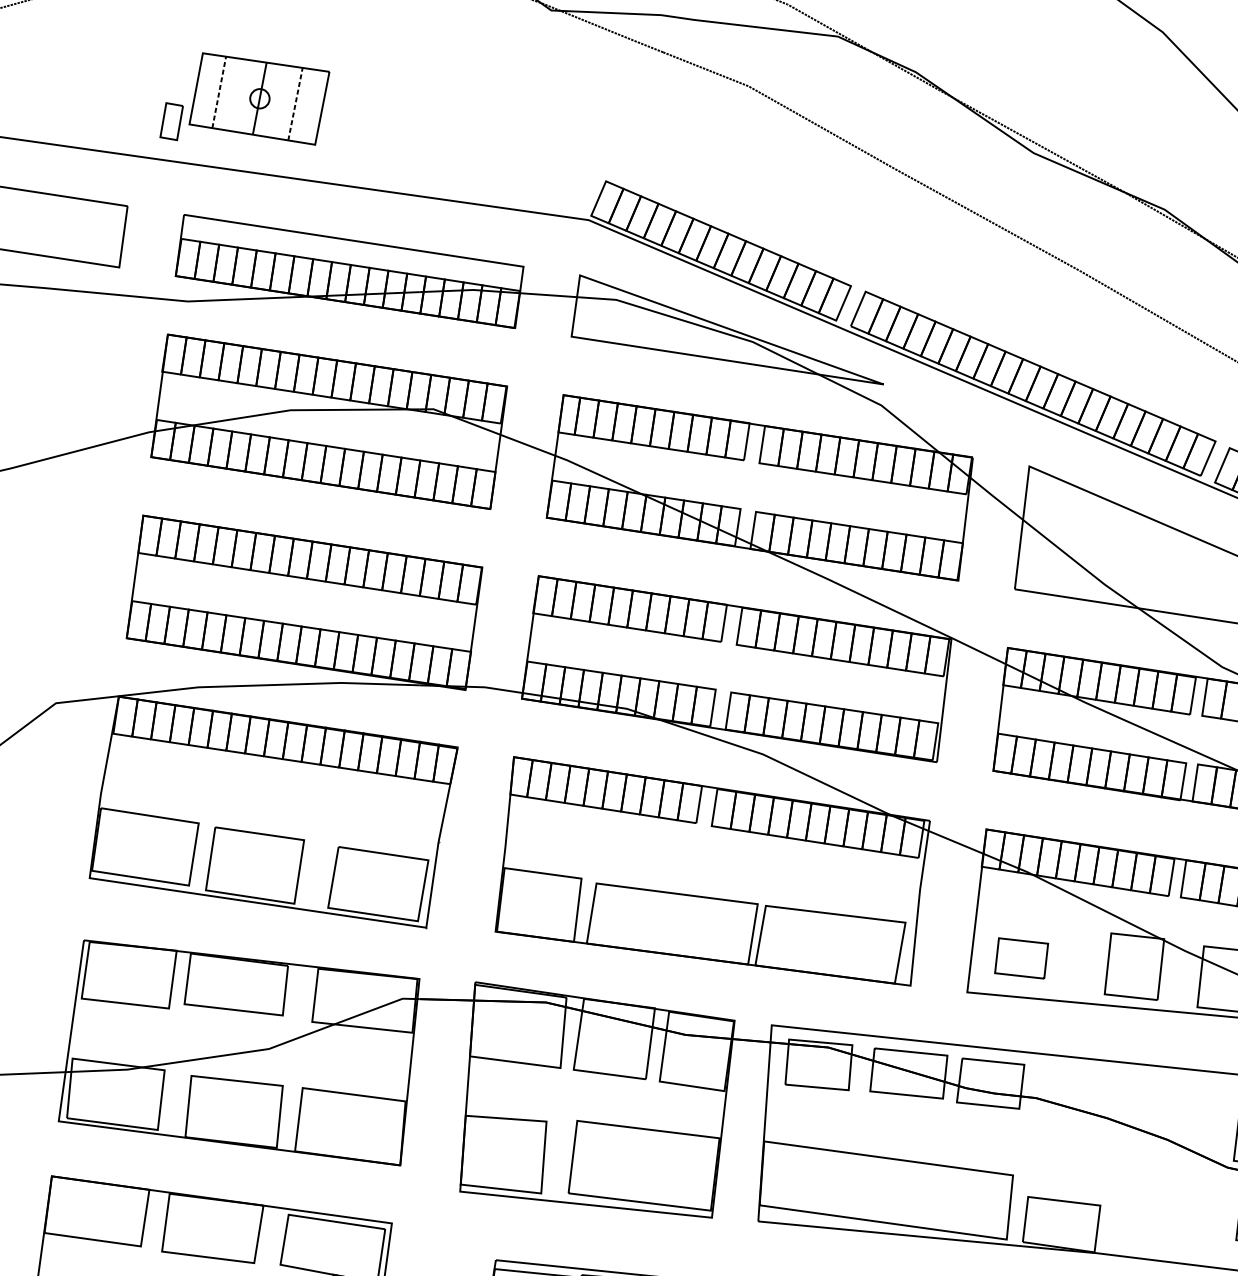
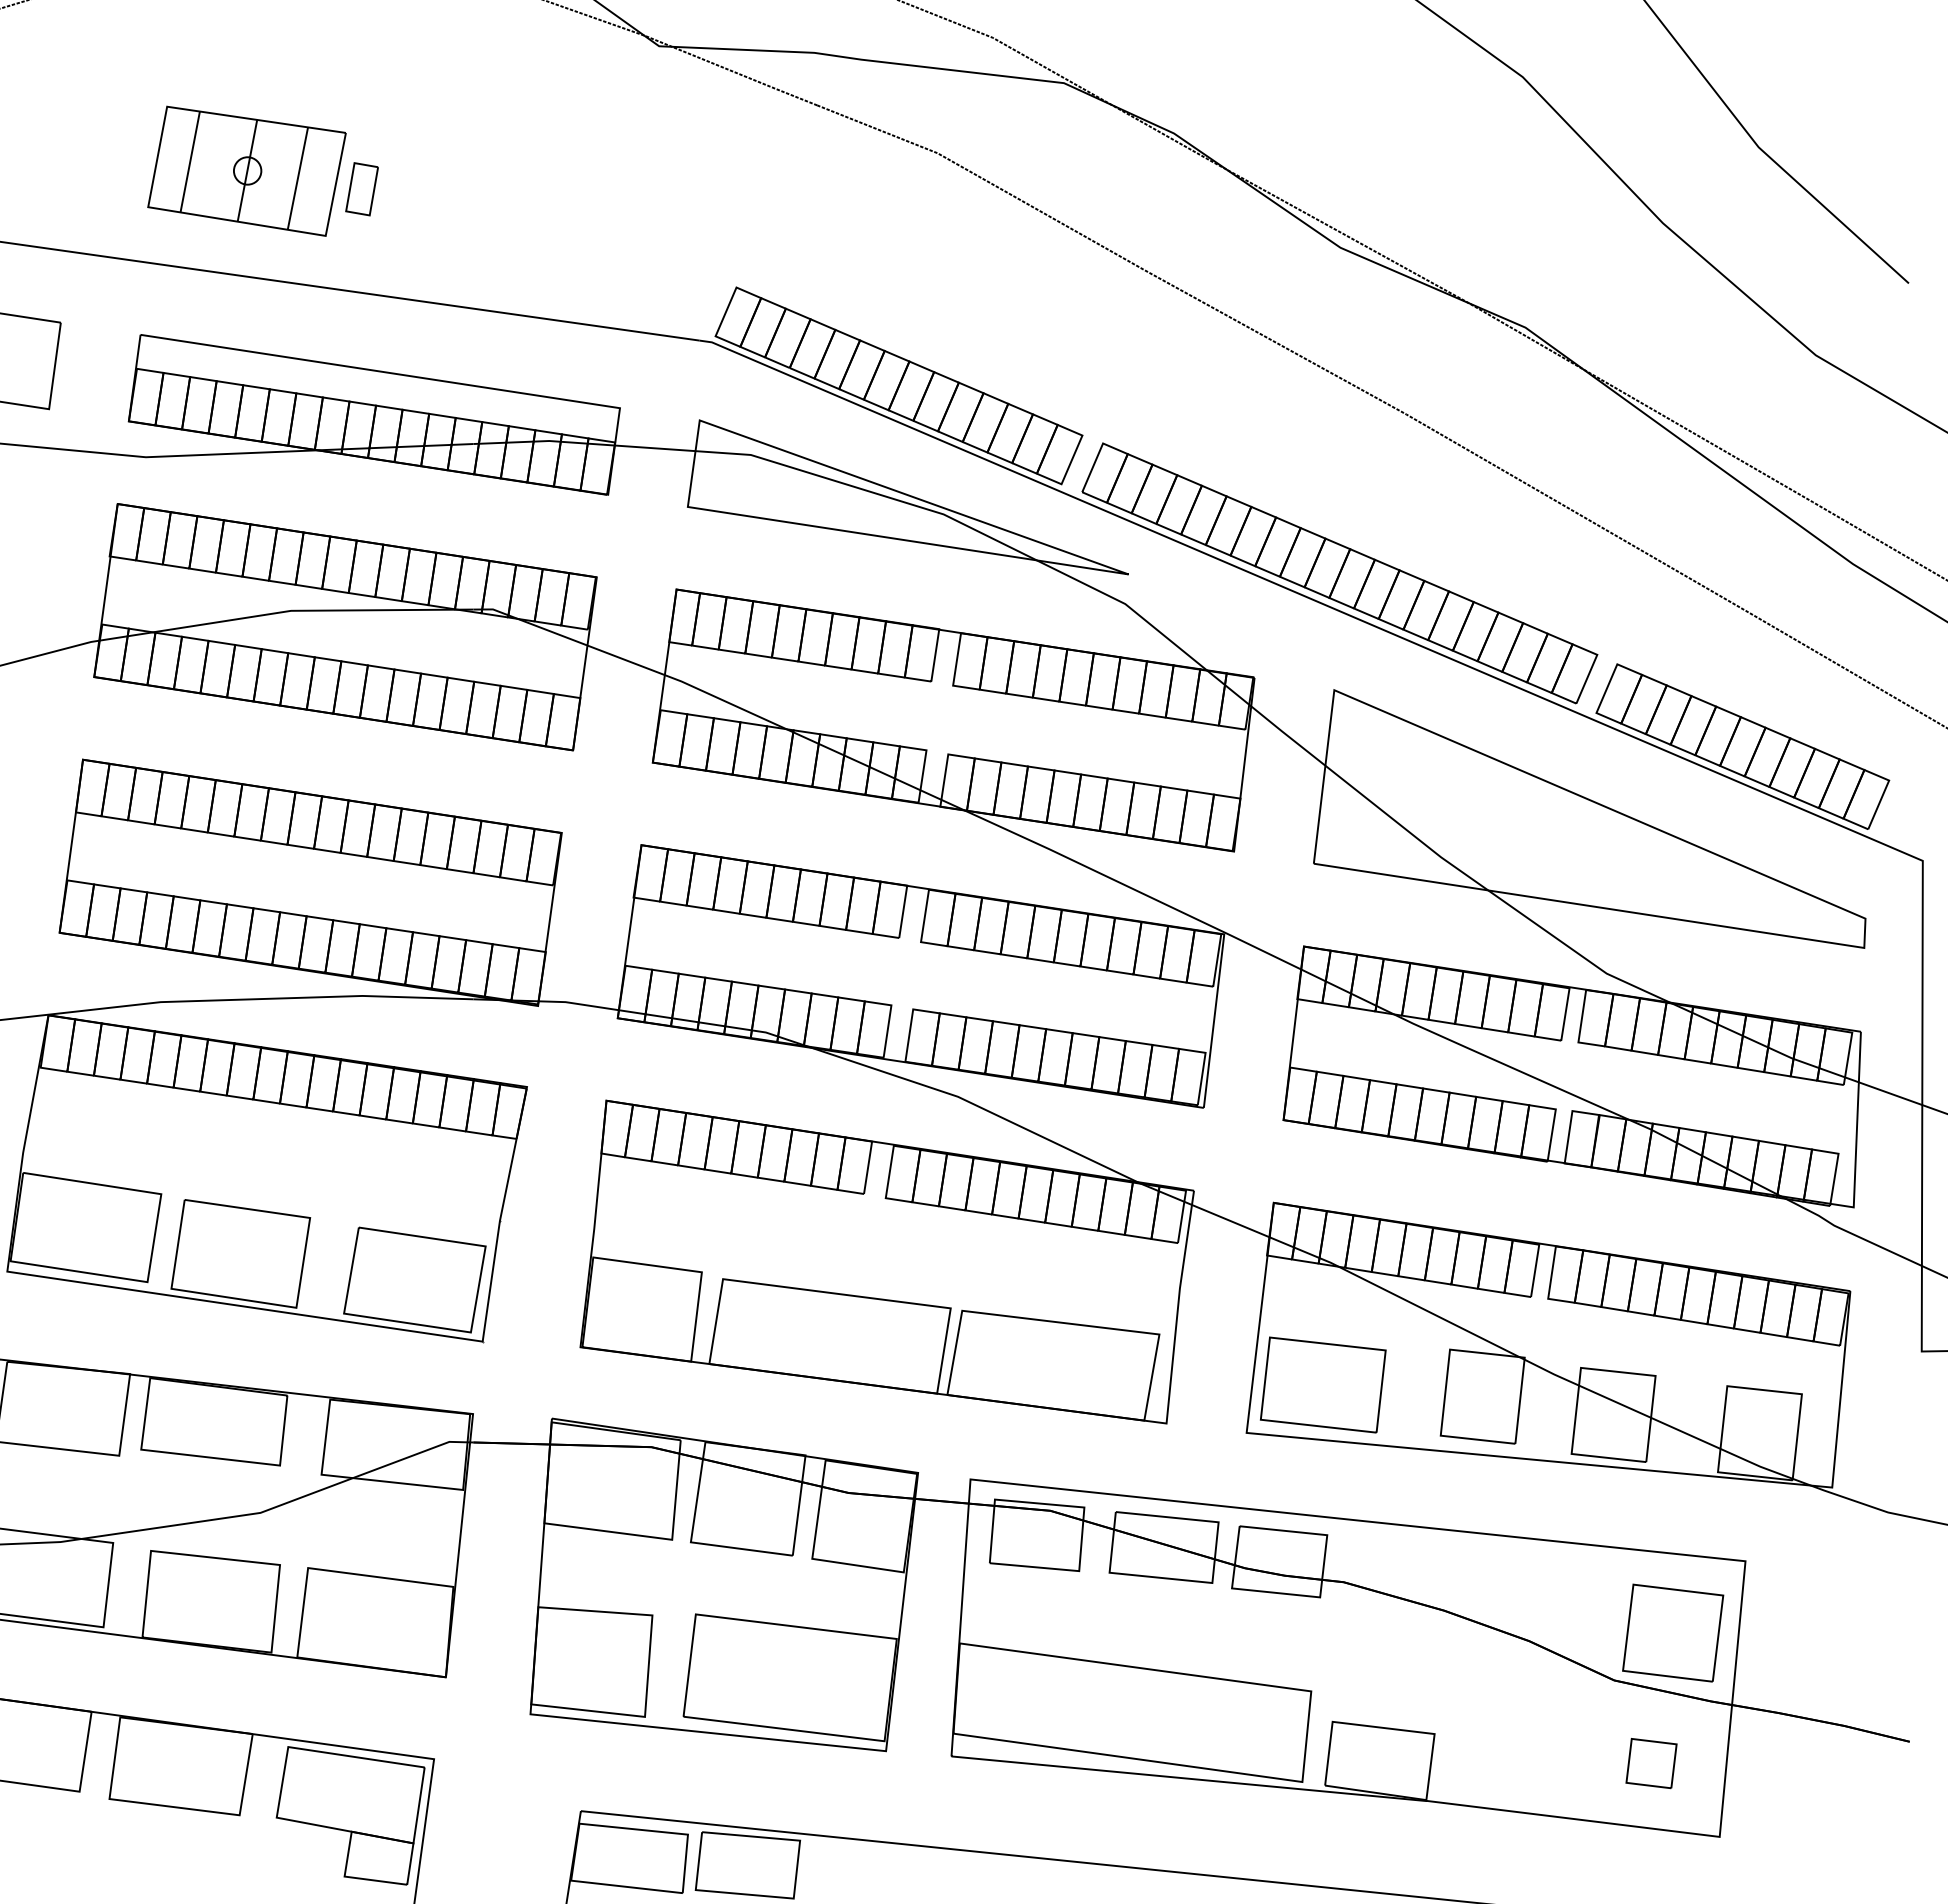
line: (219, 92) -> (190, 161), dashed -> solid
line: (295, 104) -> (298, 178), dashed -> solid
part: (171, 121) -> (361, 189), moved
part: (1021, 958) -> (1323, 1384), size x1.67

